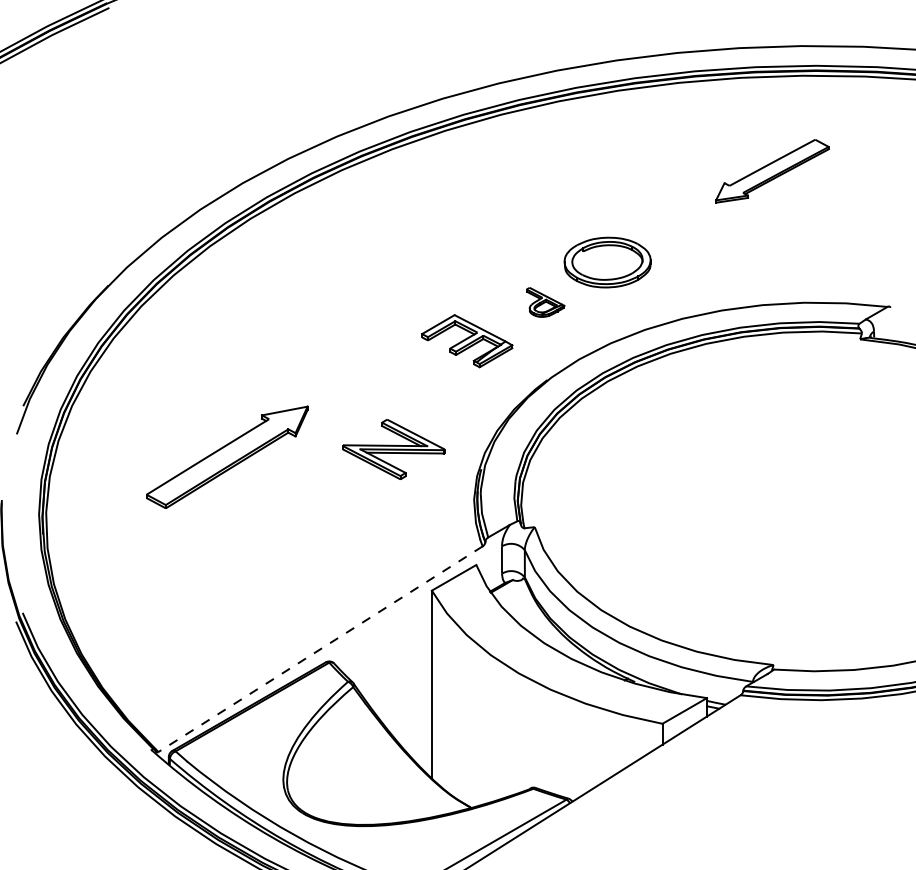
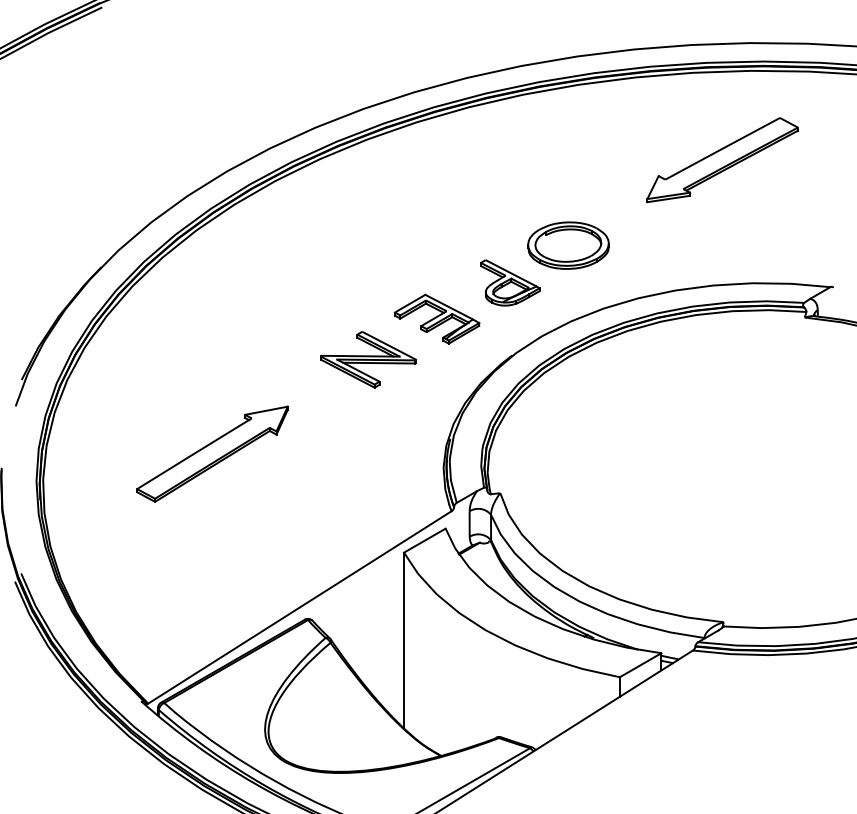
part: (772, 171) -> (722, 160), size x1.43
part: (545, 302) -> (510, 283), size x1.67
part: (393, 449) -> (368, 359), moved
part: (227, 456) -> (212, 453), moved
line: (320, 649) -> (299, 607), dashed -> solid

